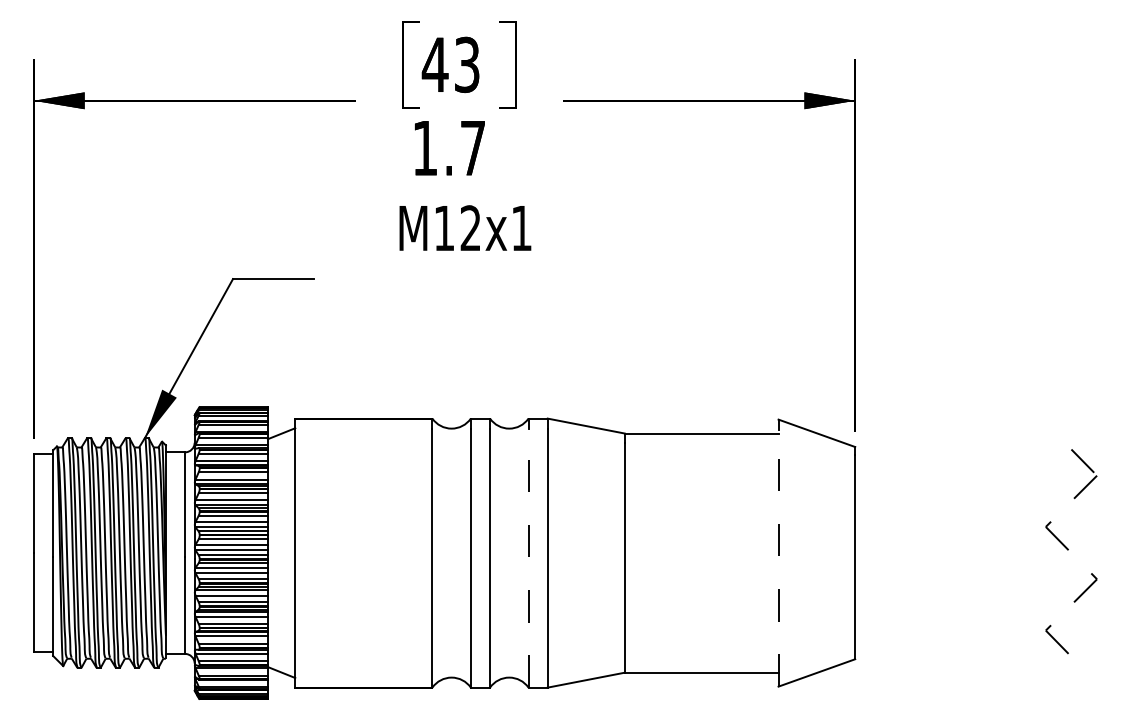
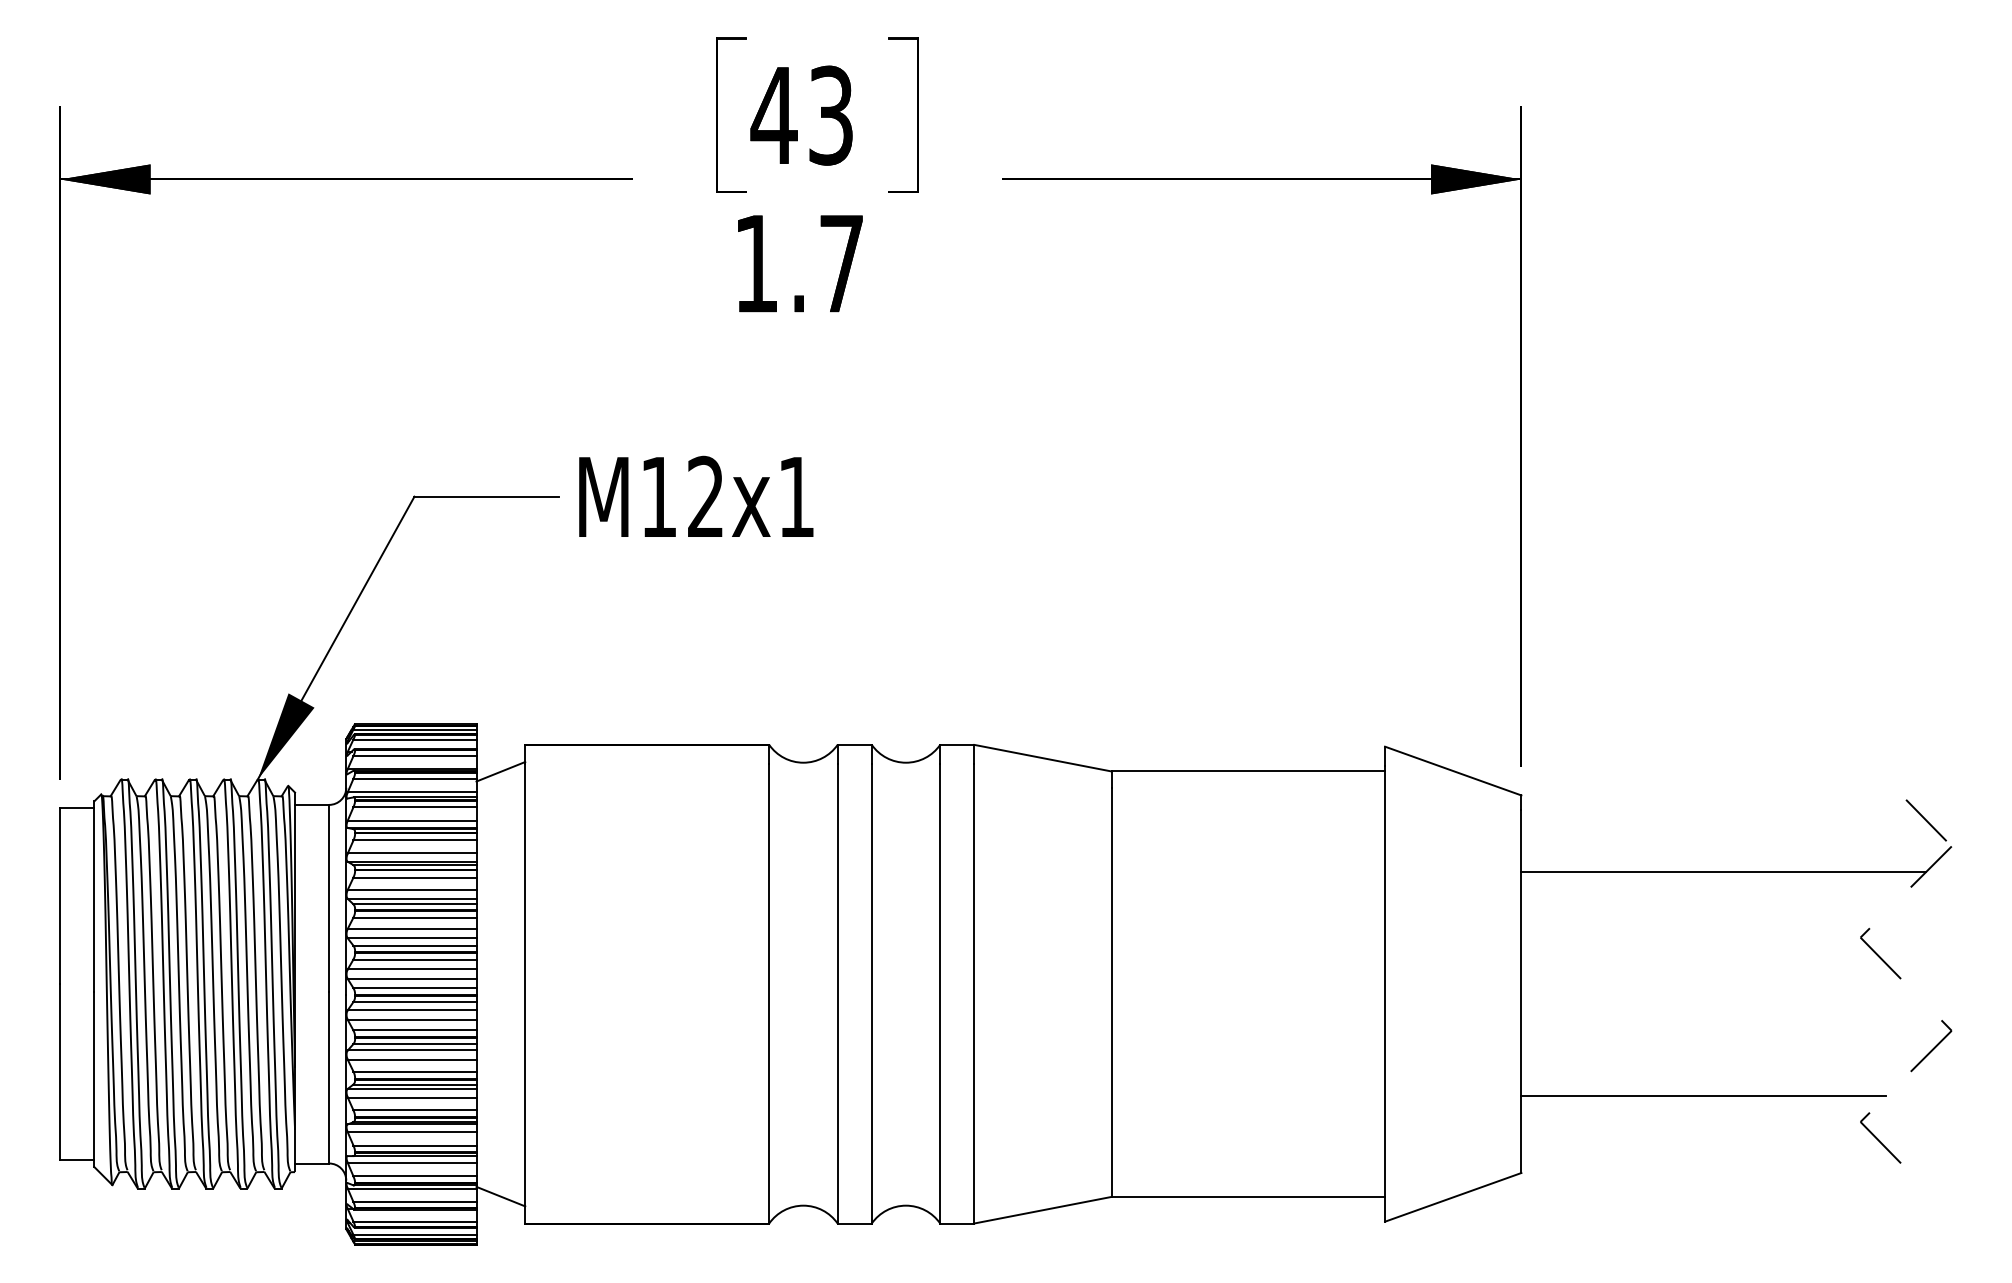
text: (465, 227) -> (696, 495), moved
line: (968, 490) -> (1722, 872), added
line: (528, 557) -> (940, 991), dashed -> solid
line: (778, 557) -> (1384, 991), dashed -> solid
line: (957, 616) -> (1703, 1096), added

